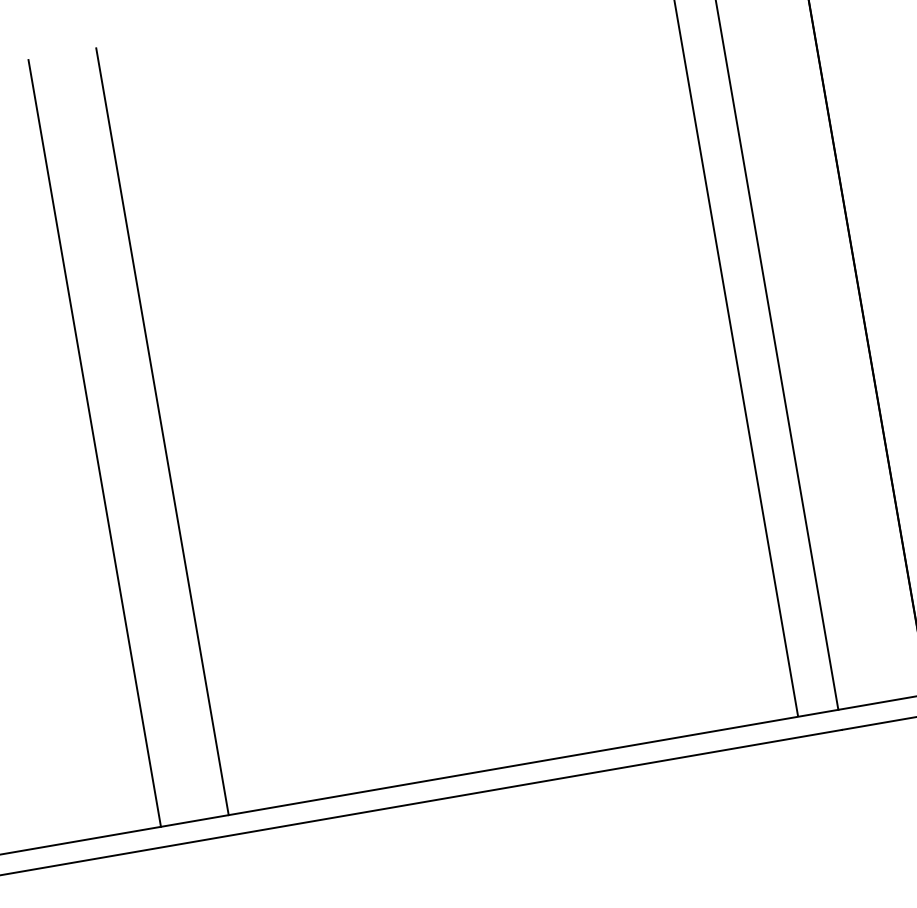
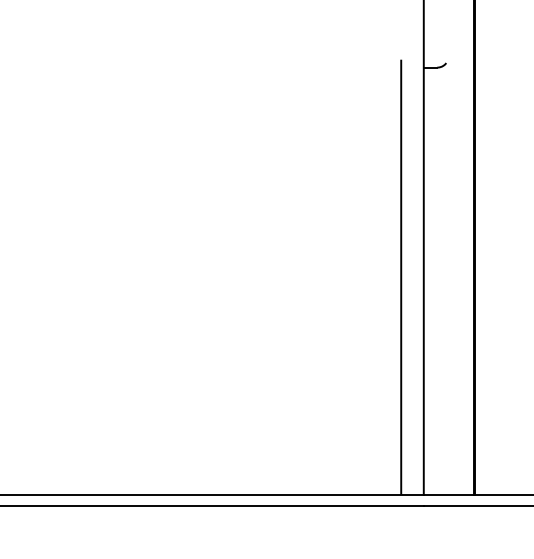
line: (162, 431) -> (81, 279), removed
line: (94, 443) -> (43, 279), removed

